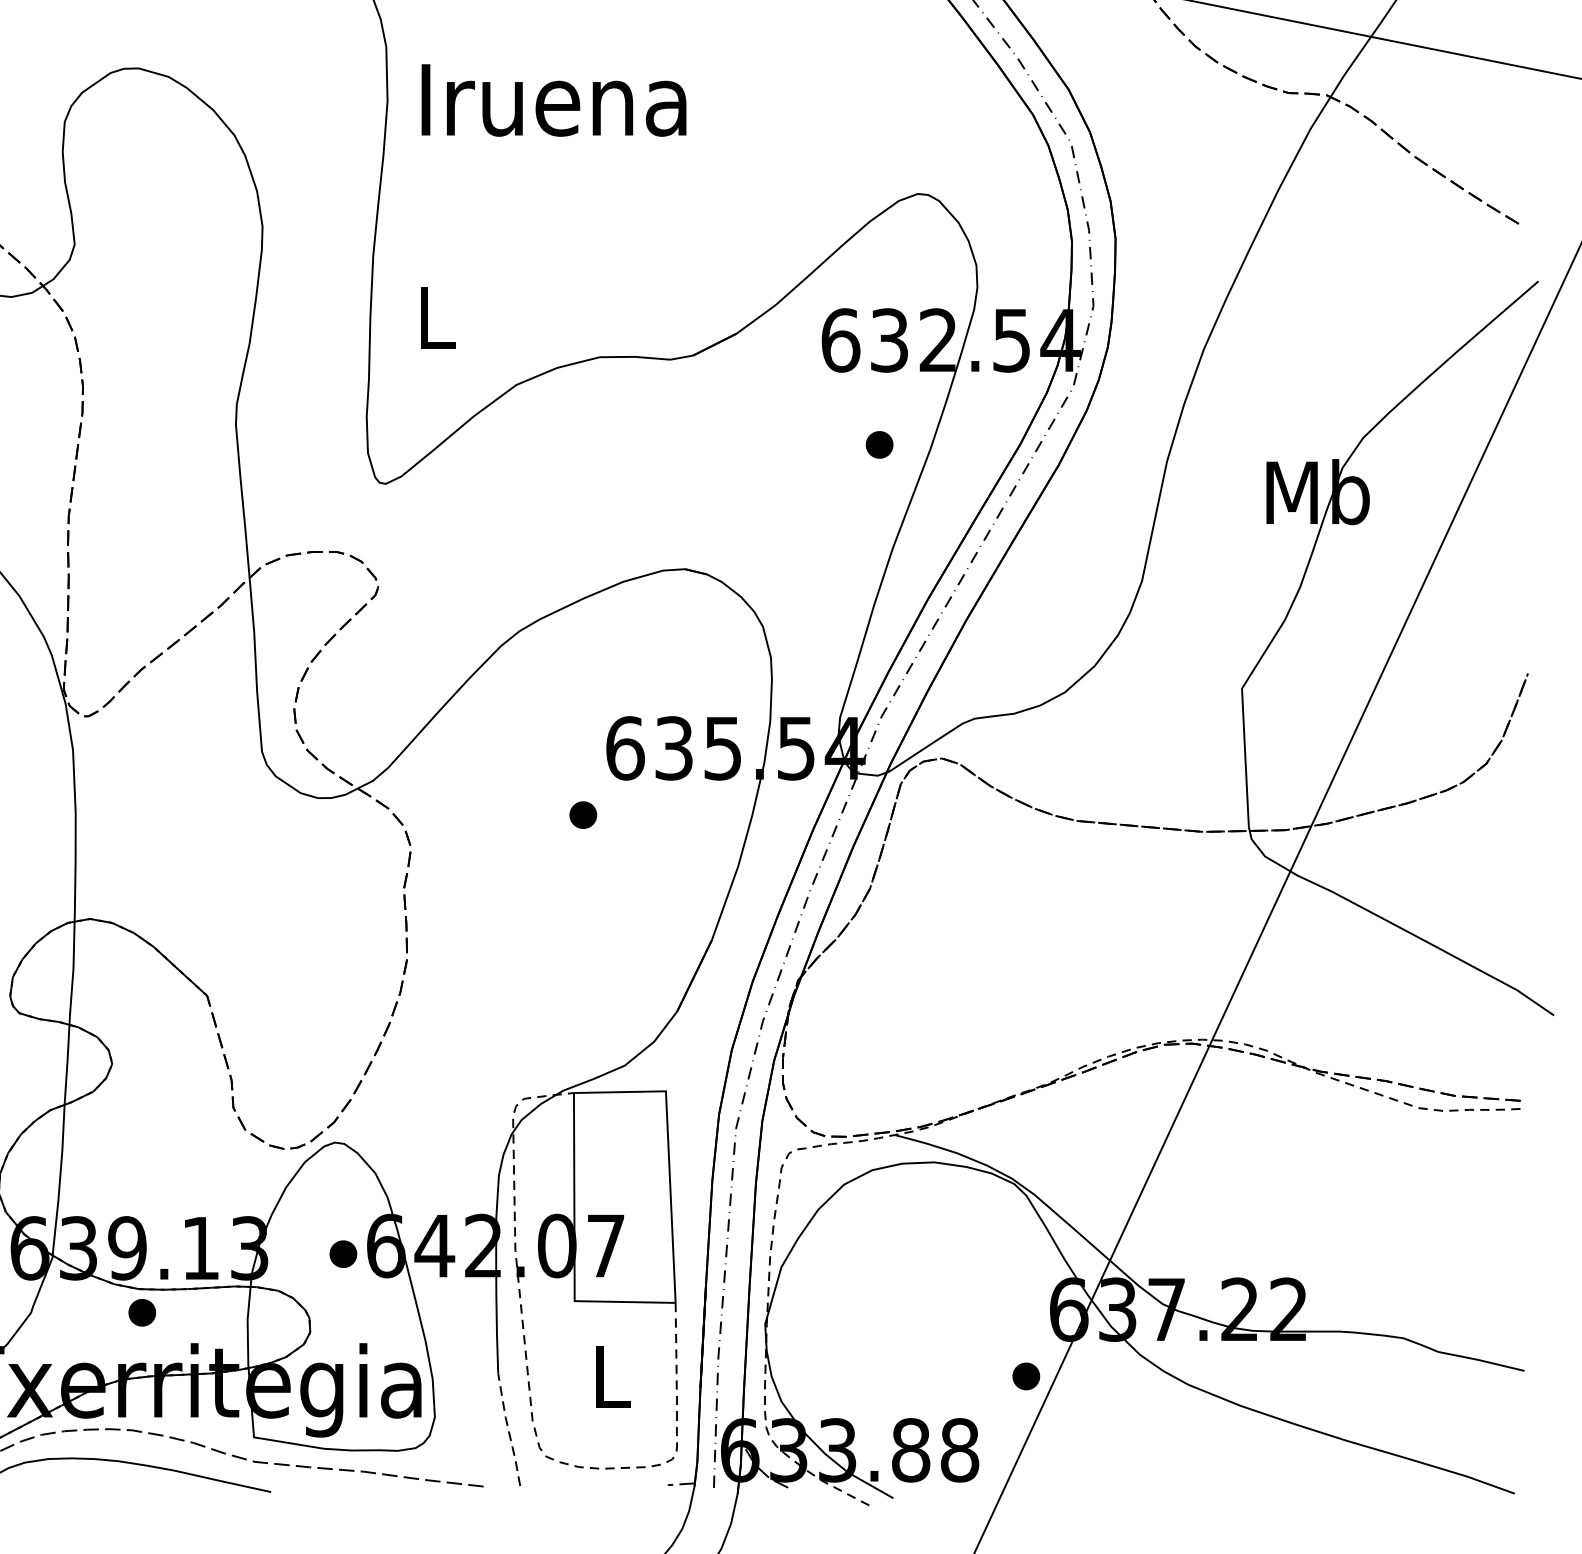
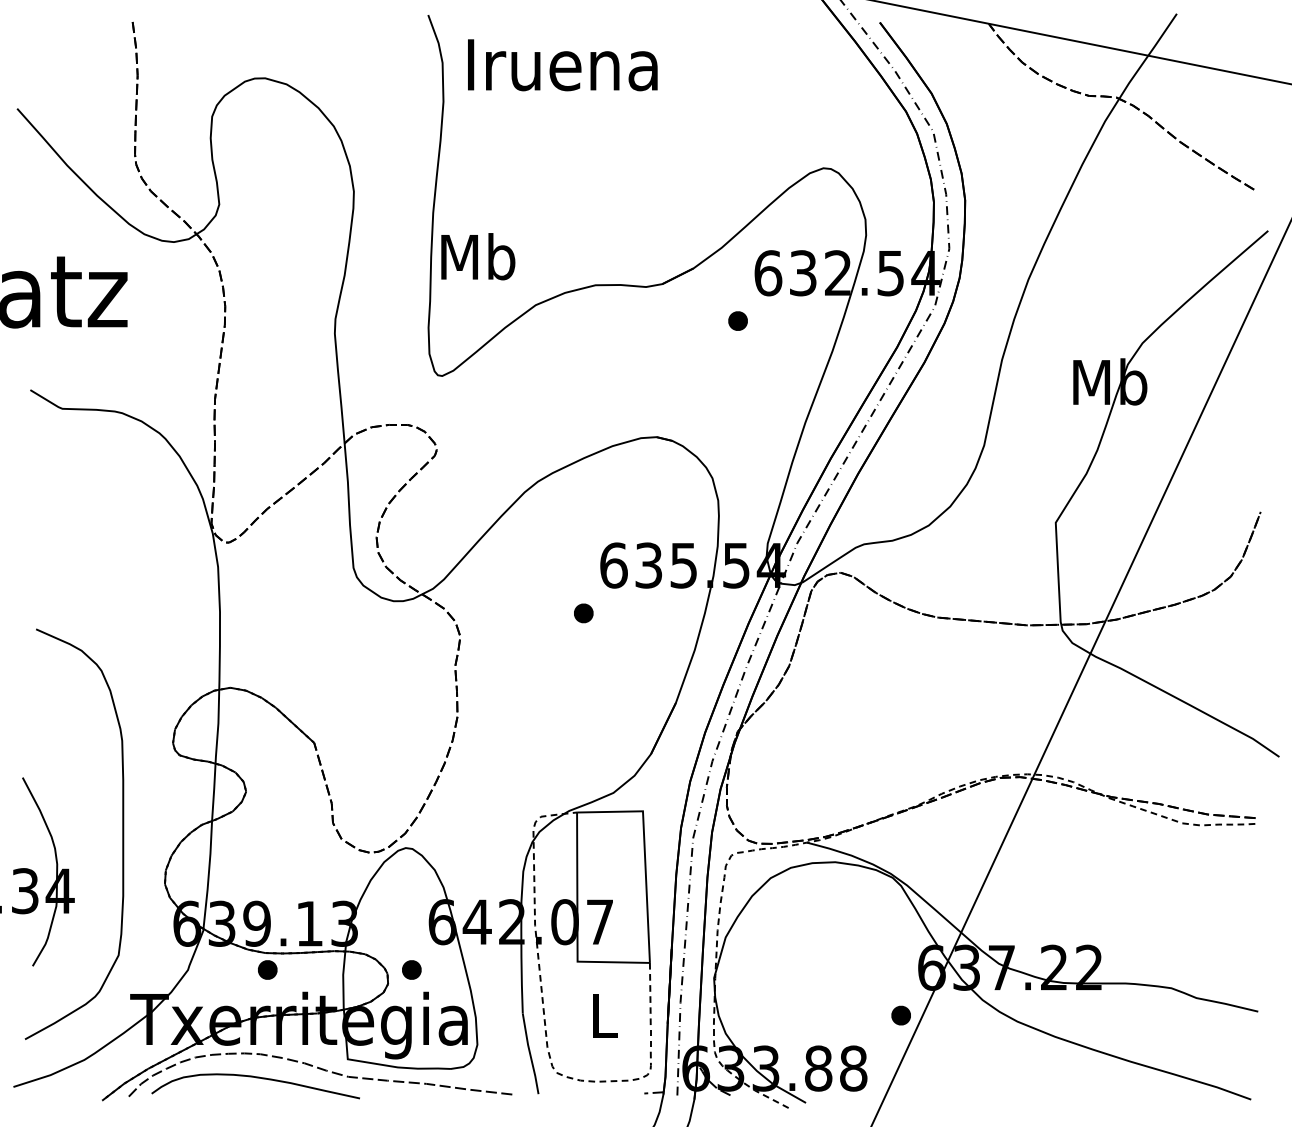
text: (553, 100) -> (562, 65), moved
text: (436, 317) -> (478, 256), L -> Mb
part: (878, 444) -> (737, 320), moved
part: (342, 1253) -> (411, 969), moved
line: (508, 1430) -> (530, 1054), dashed -> solid

